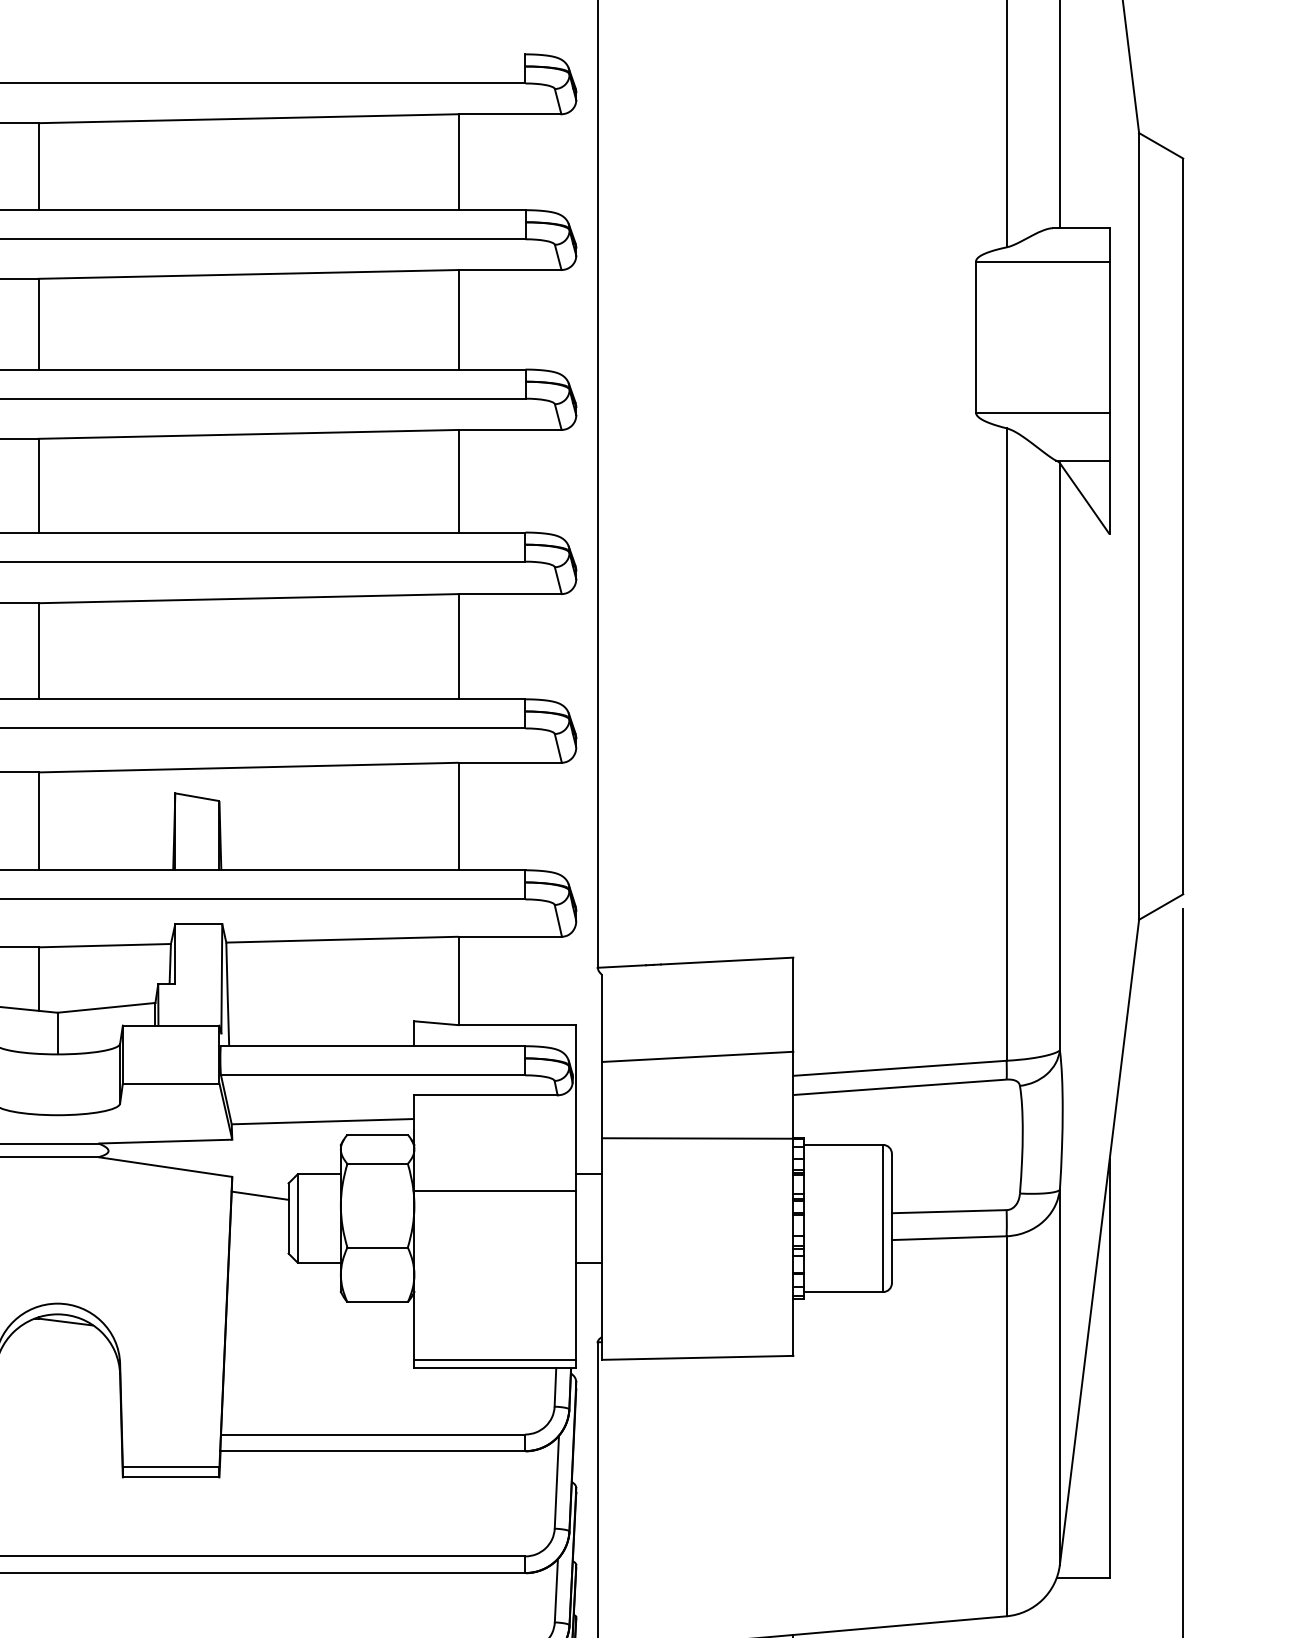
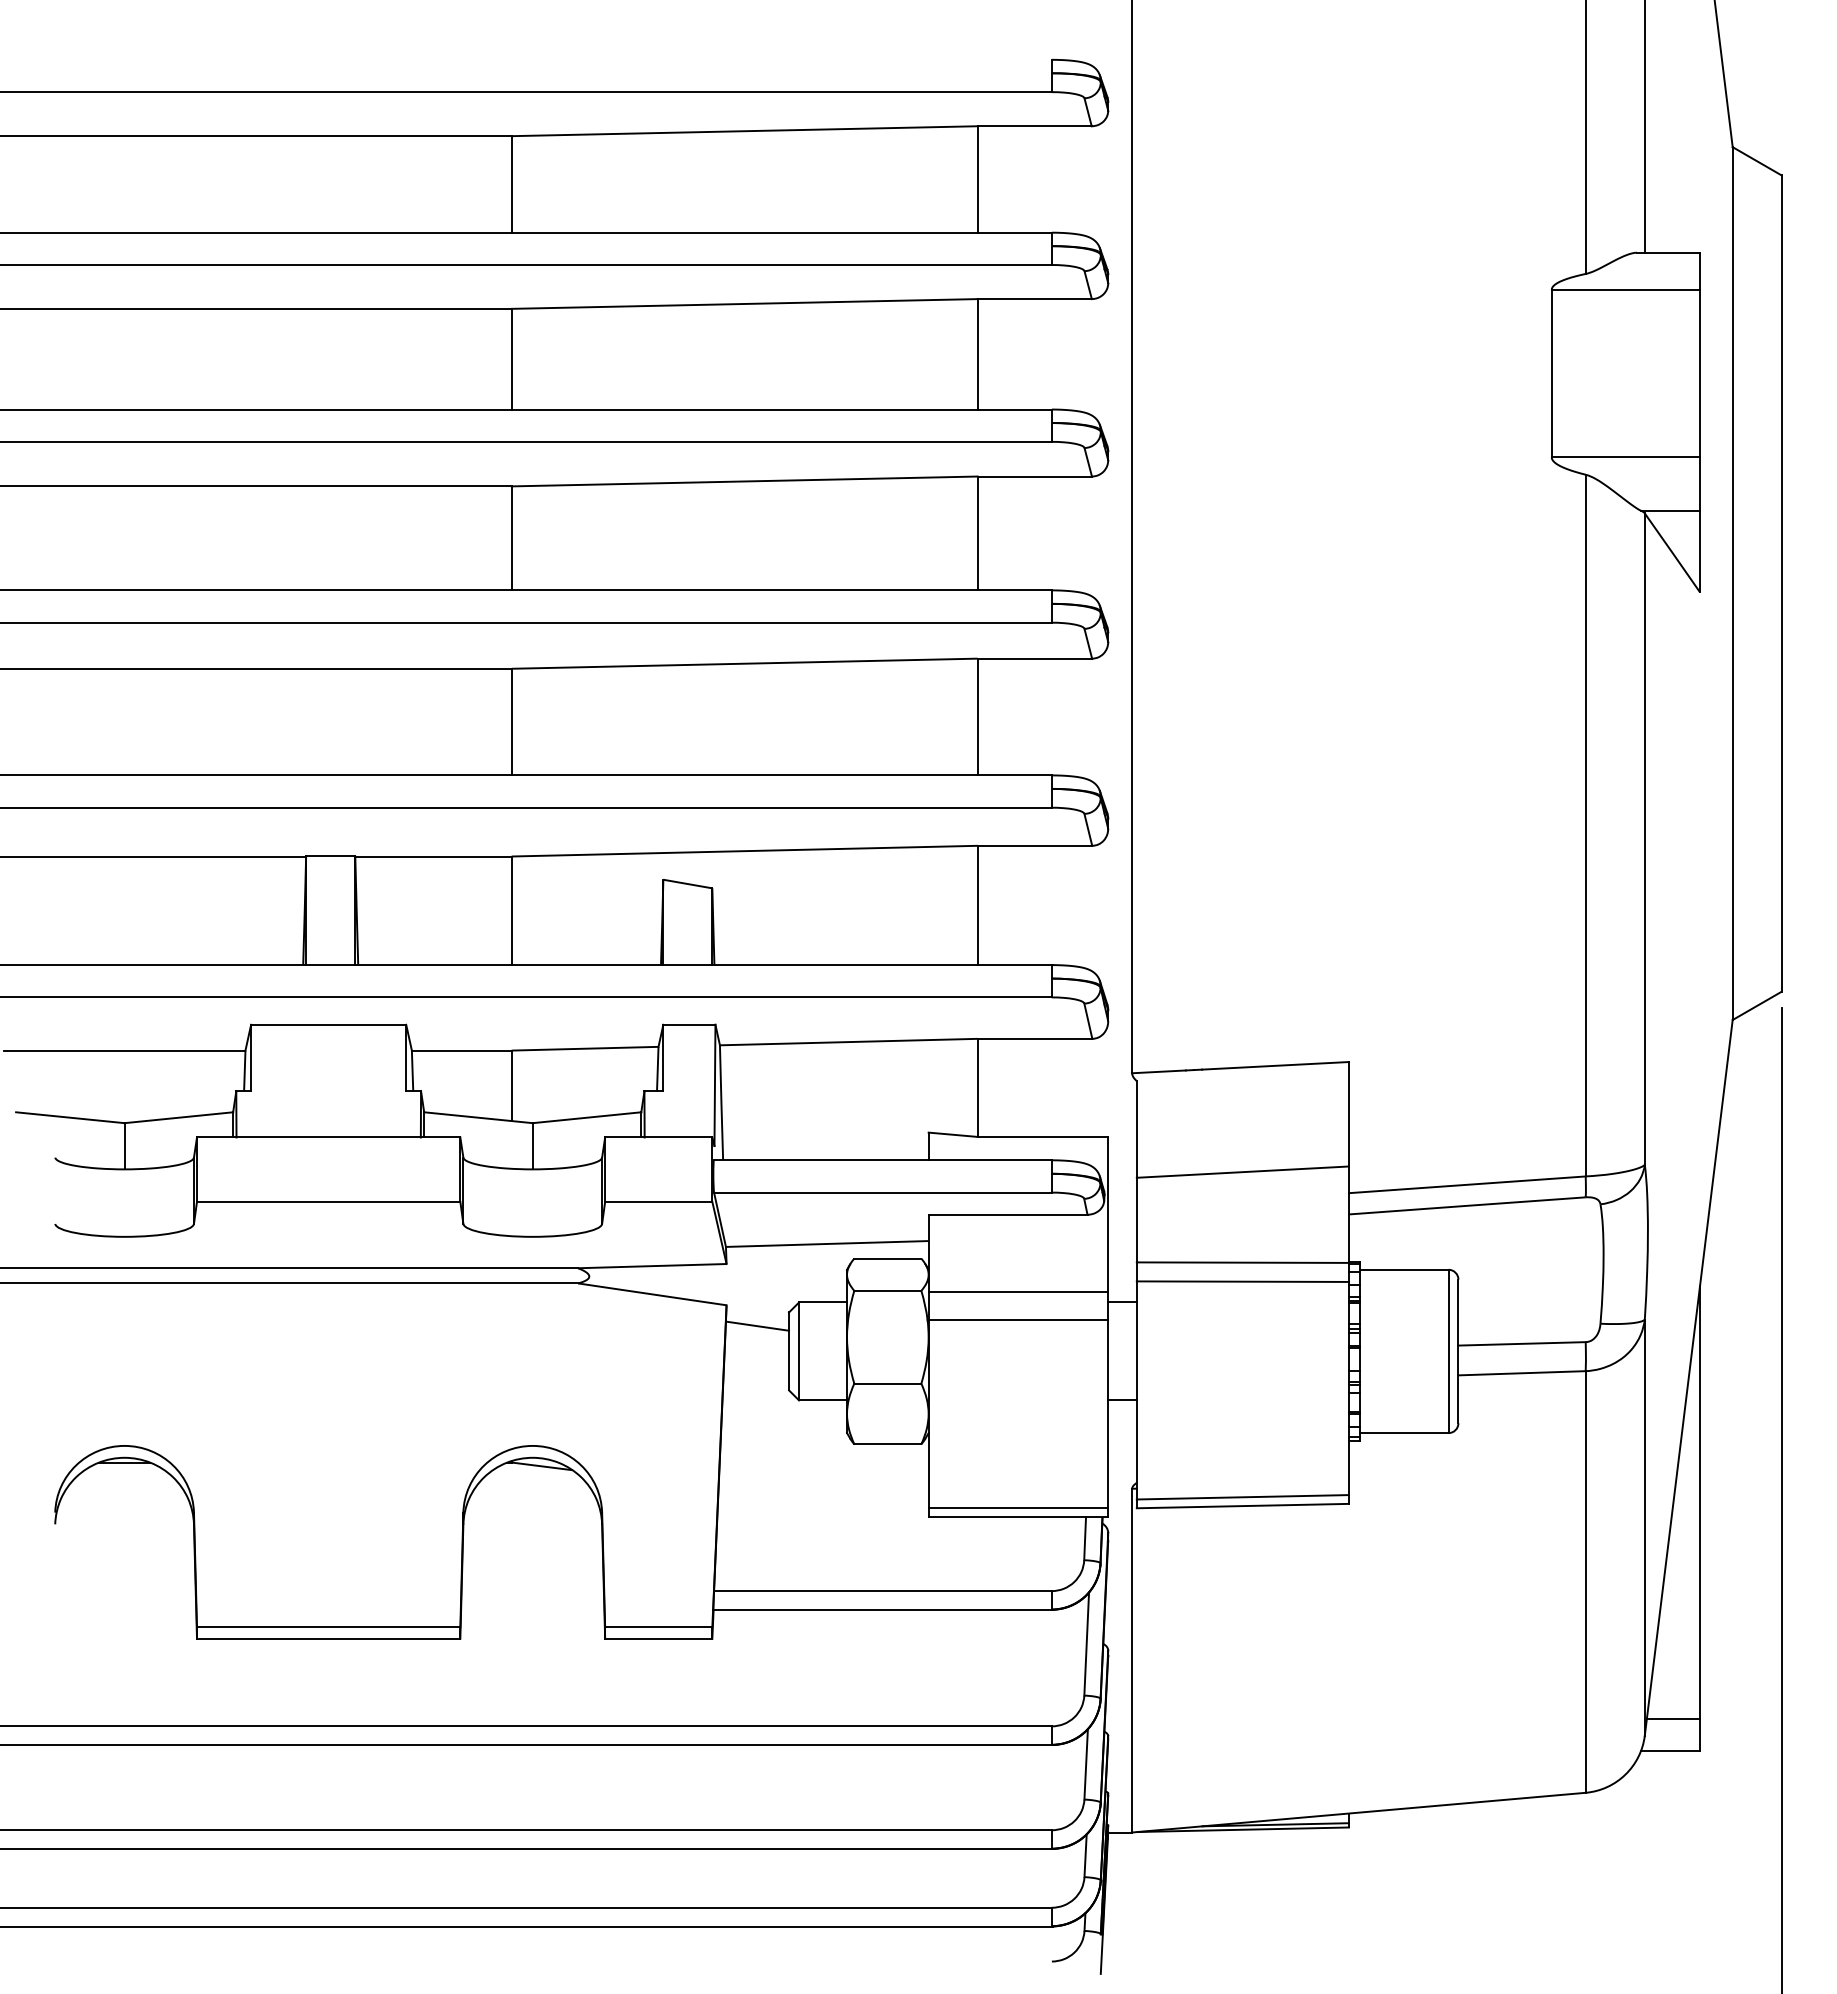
line: (697, 1155) -> (1242, 1281), added
line: (495, 1165) -> (1018, 1292), added
line: (697, 1350) -> (1242, 1497), added
line: (1085, 1549) -> (1673, 1718), added

